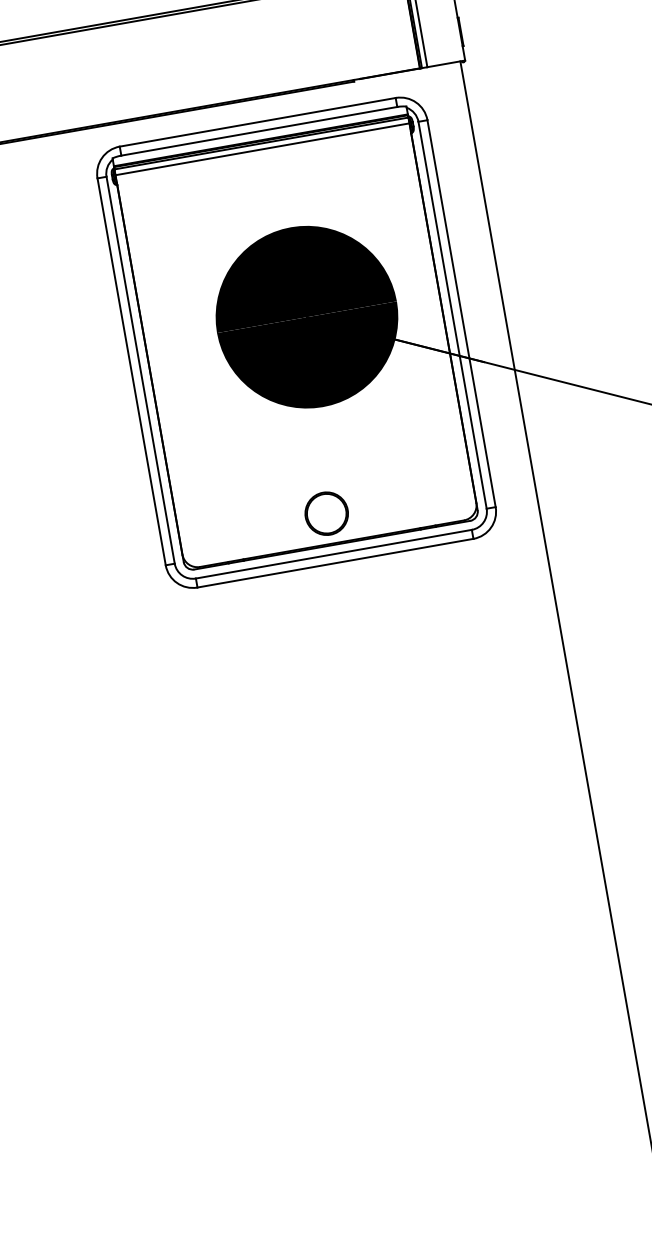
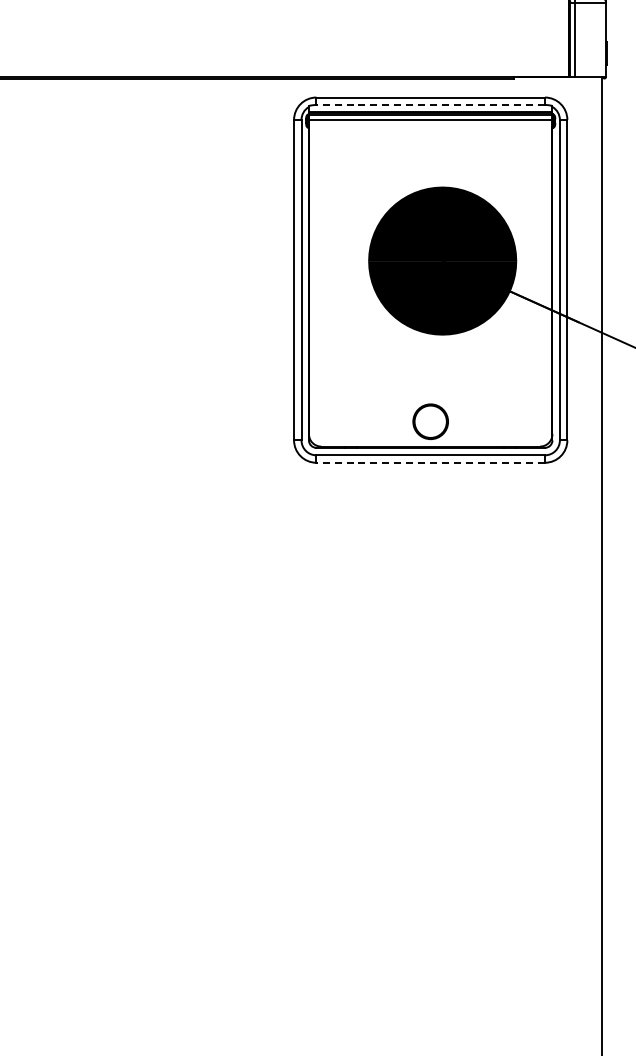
line: (259, 131) -> (430, 105), solid -> dashed
line: (335, 562) -> (430, 462), solid -> dashed

